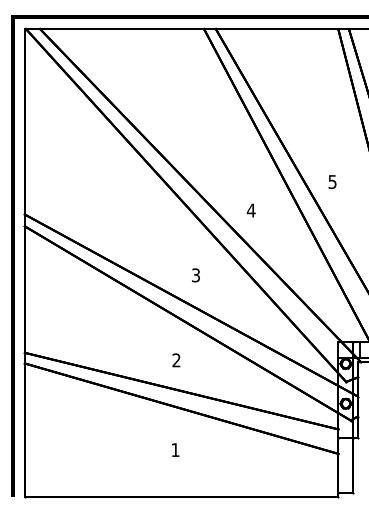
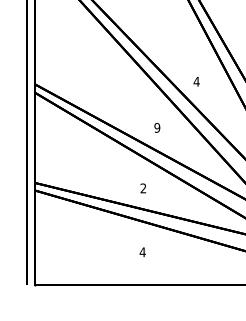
text: (195, 275) -> (156, 128), 3 -> 9
text: (175, 449) -> (142, 251), 1 -> 4

